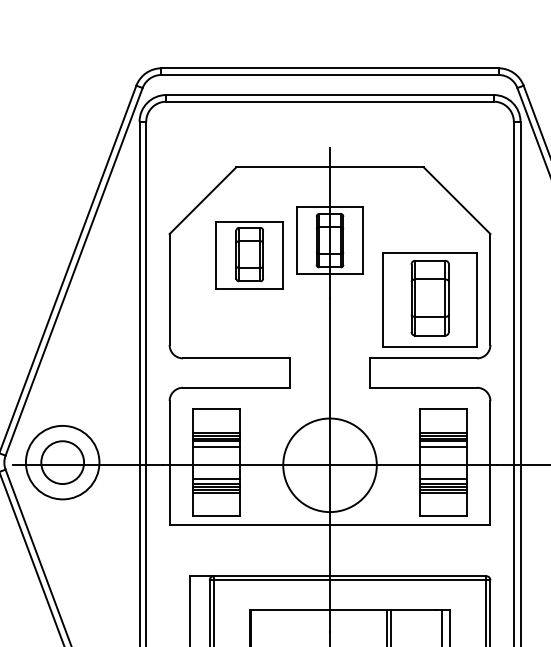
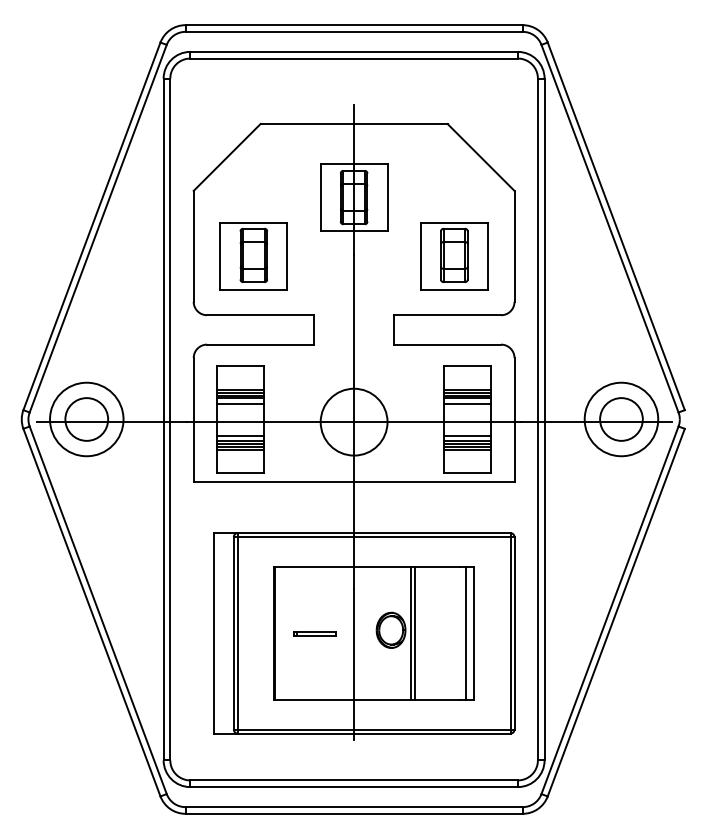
part: (249, 255) -> (253, 256), moved
part: (430, 299) -> (454, 256), size x0.71
circle: (329, 464) -> (353, 421), size x0.71

